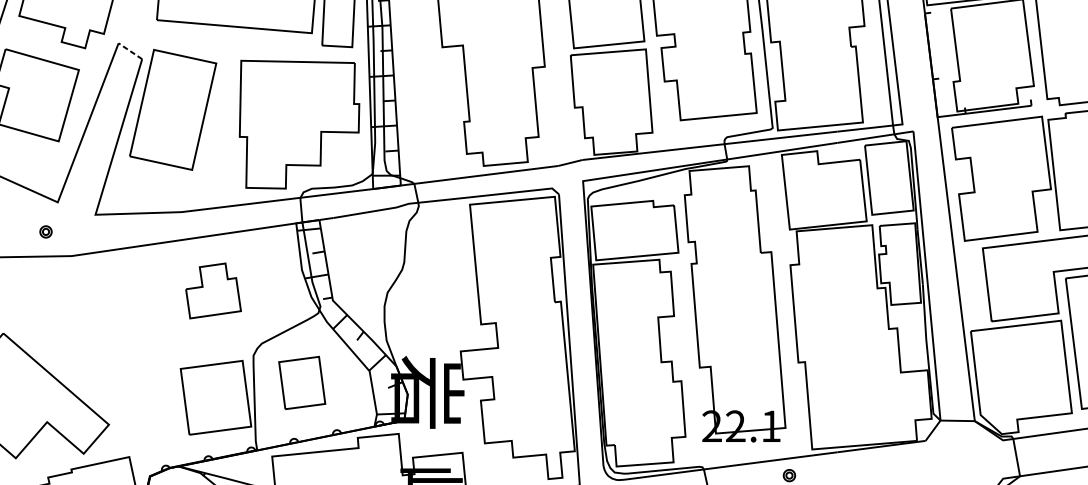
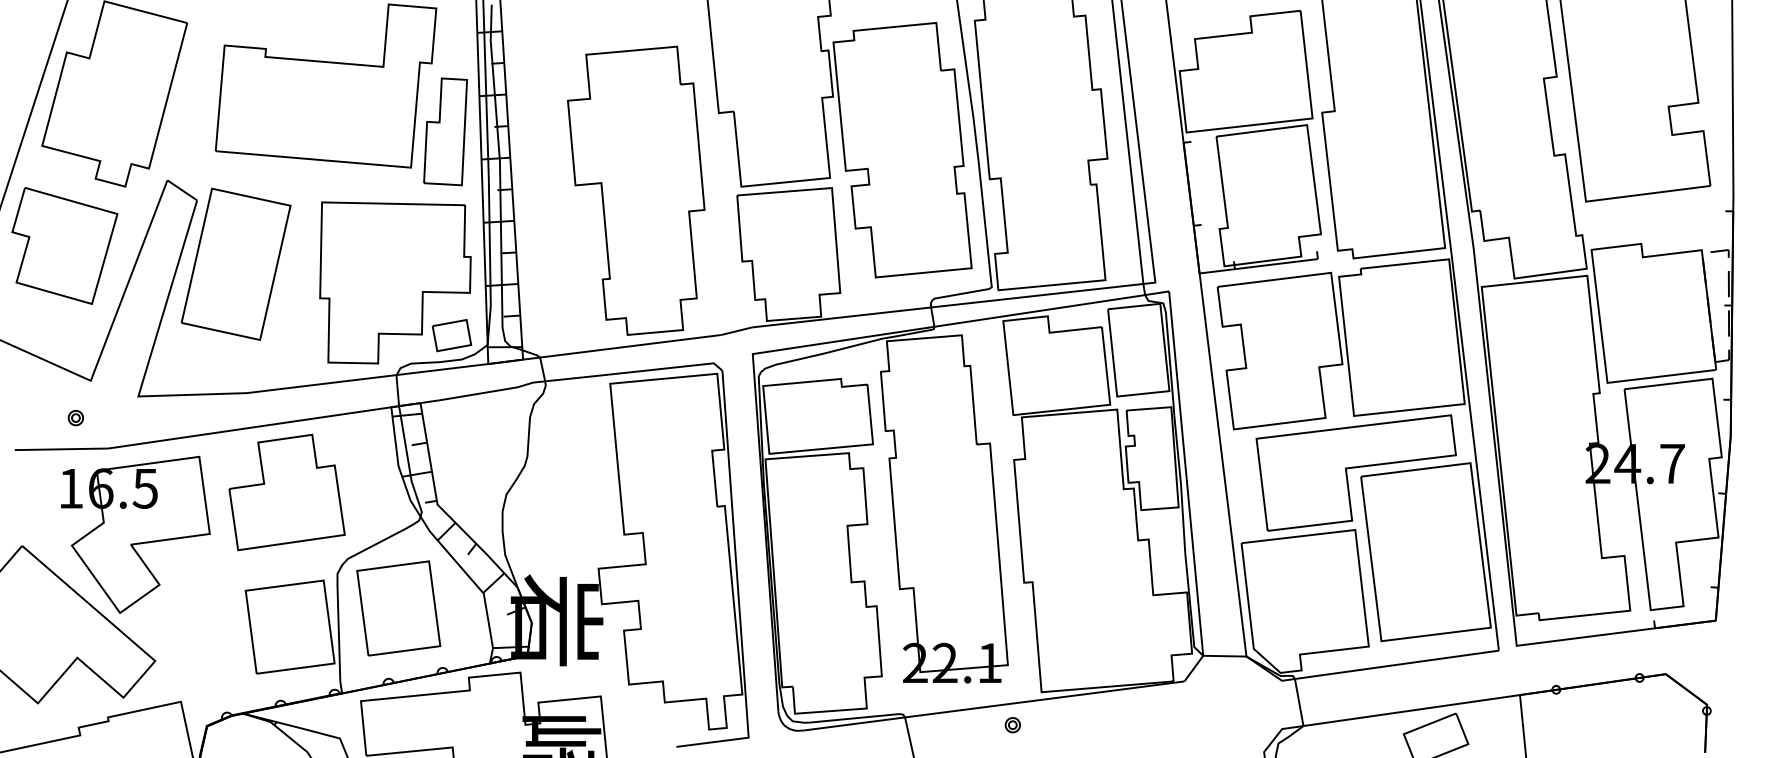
line: (130, 51) -> (182, 190), dashed -> solid
part: (344, 166) -> (451, 335), added
part: (213, 290) -> (286, 492), size x1.67
part: (93, 324) -> (135, 534), added
part: (301, 383) -> (398, 608), size x1.43

